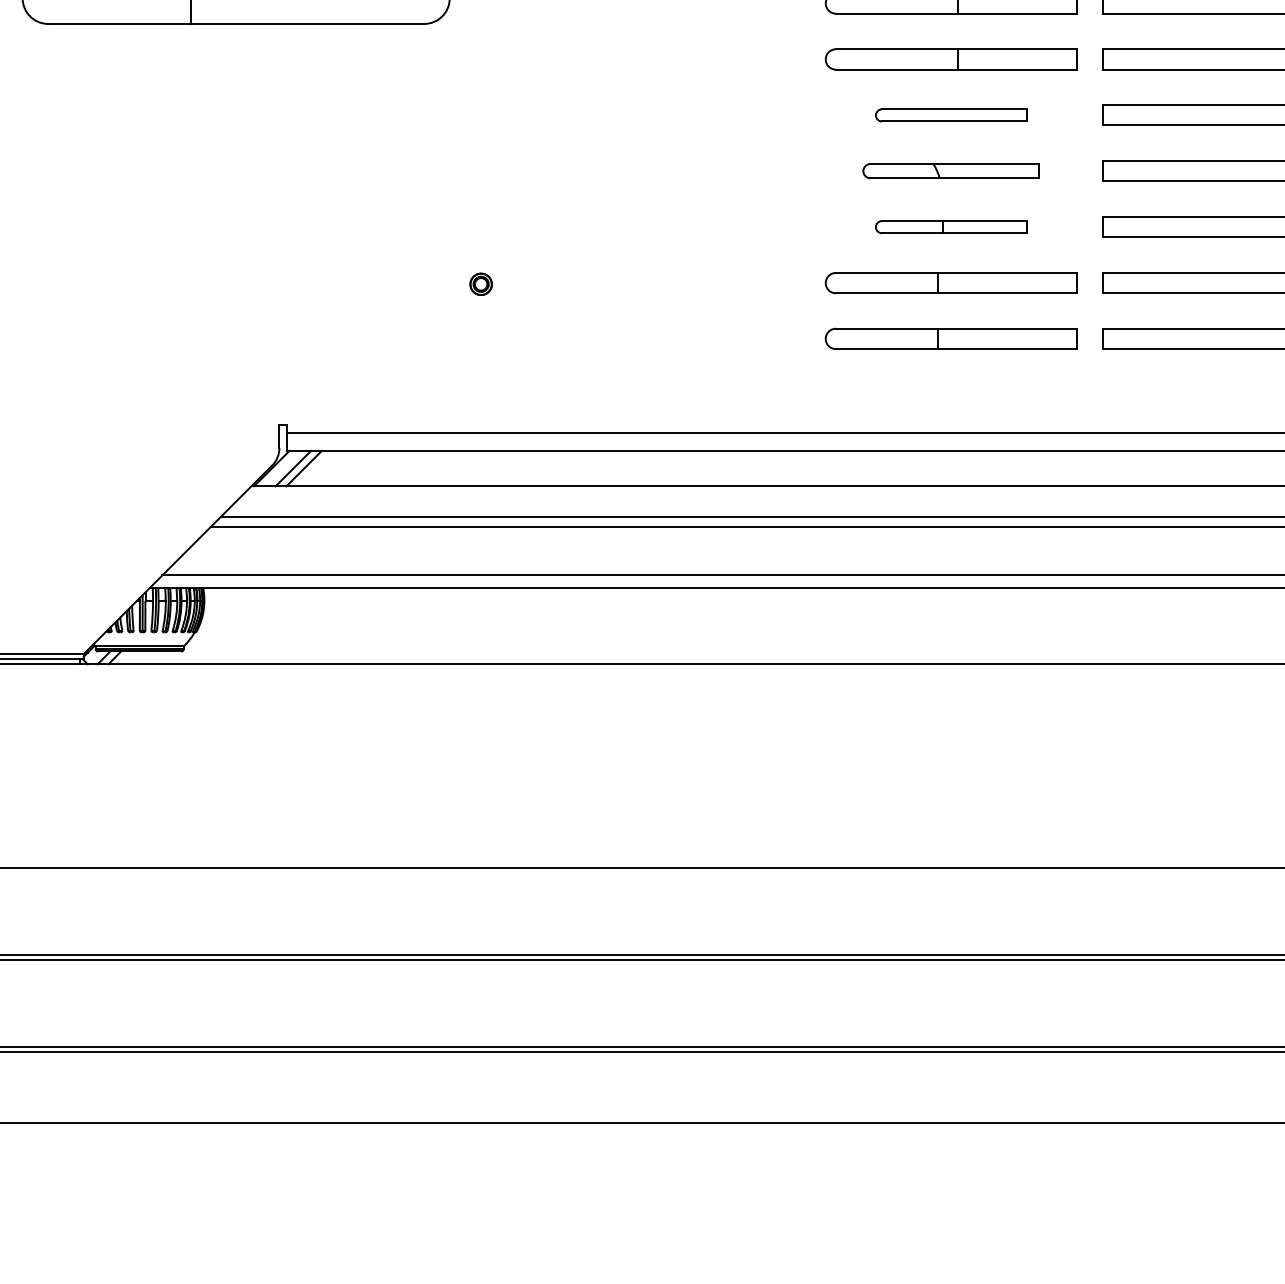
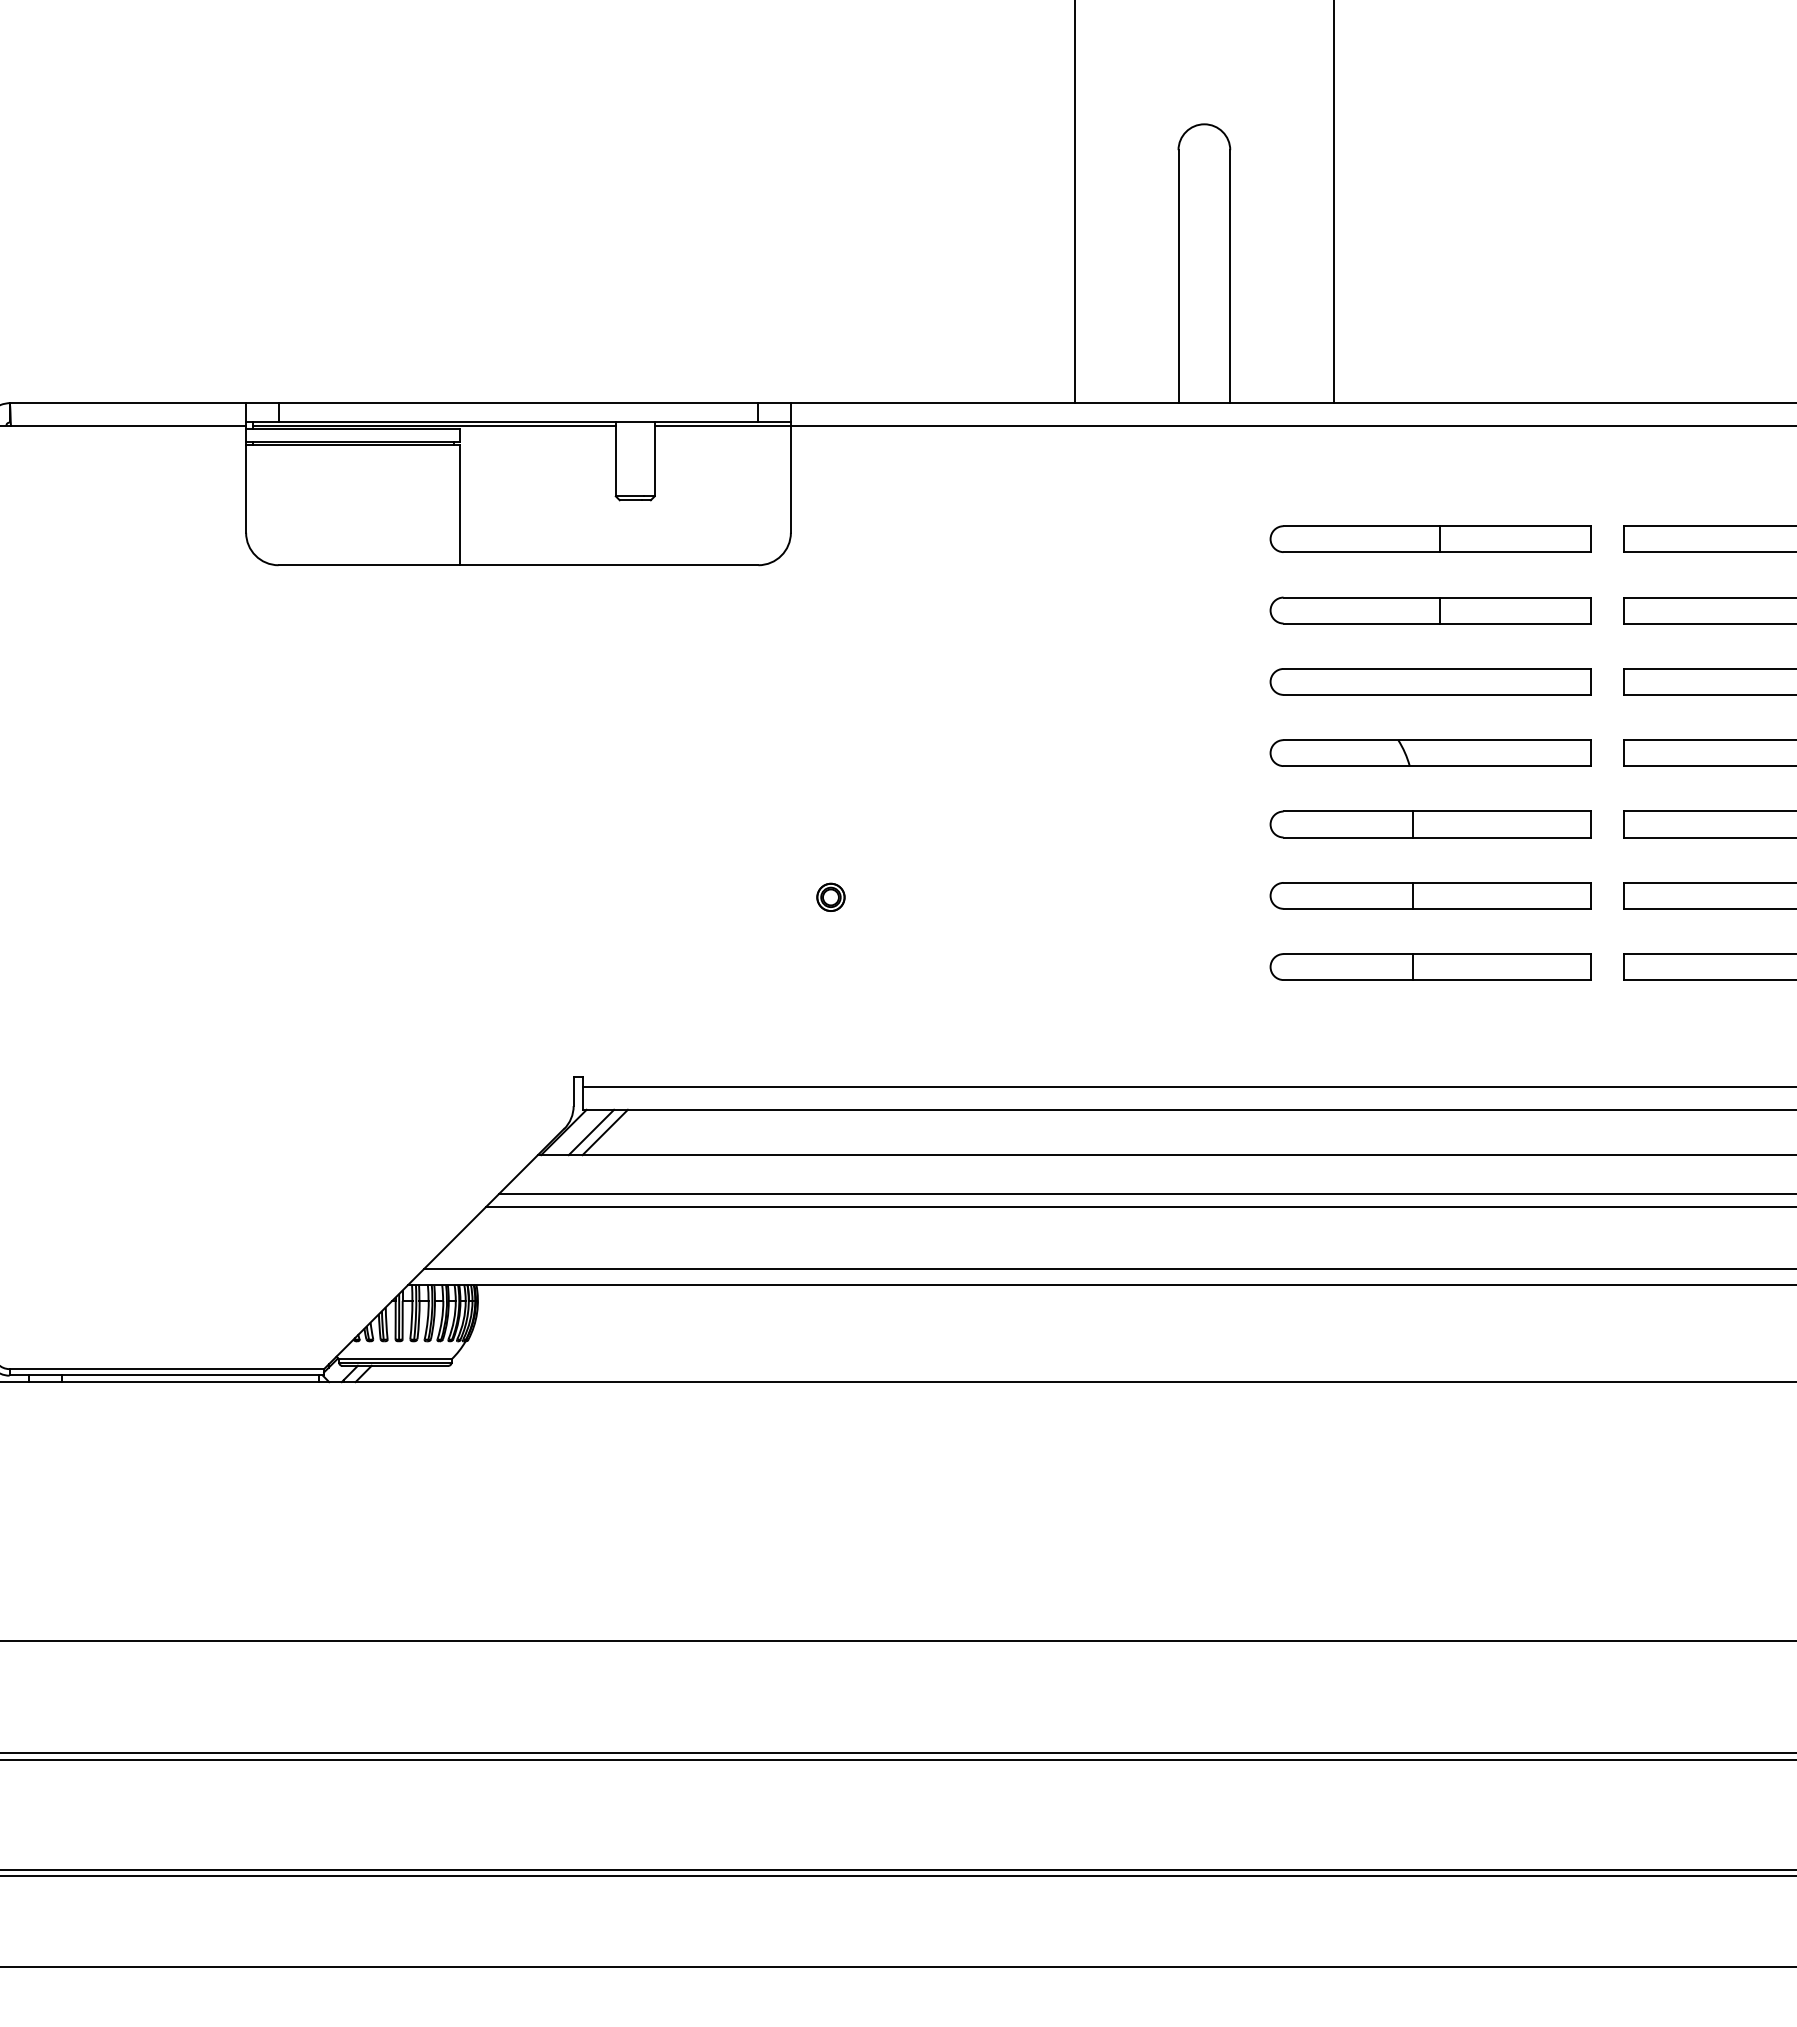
part: (951, 115) -> (1430, 681), size x1.67
part: (951, 170) -> (1430, 752), size x1.43
part: (951, 227) -> (1430, 824), size x1.67

